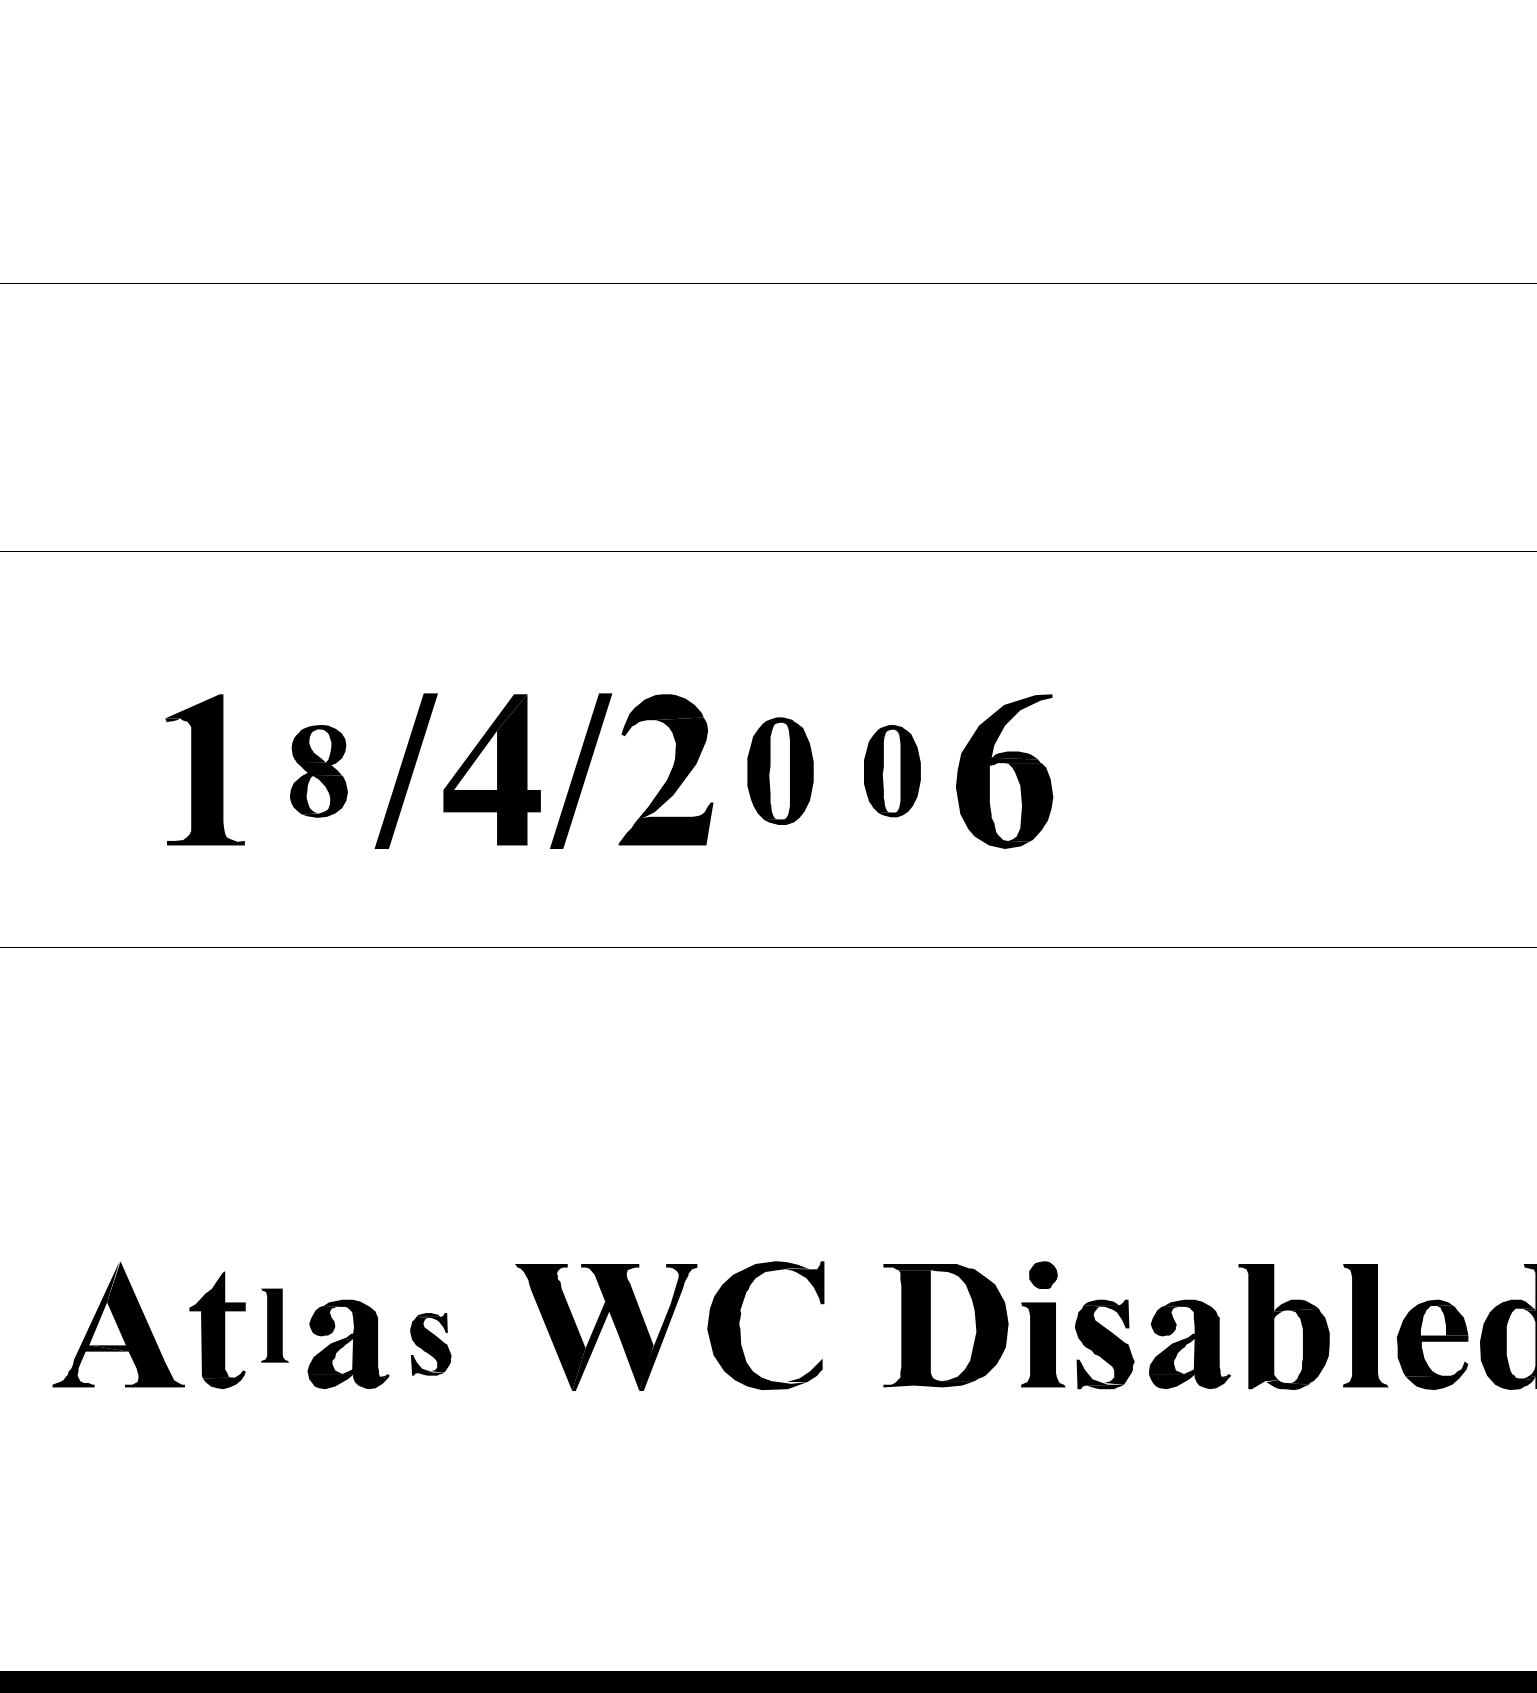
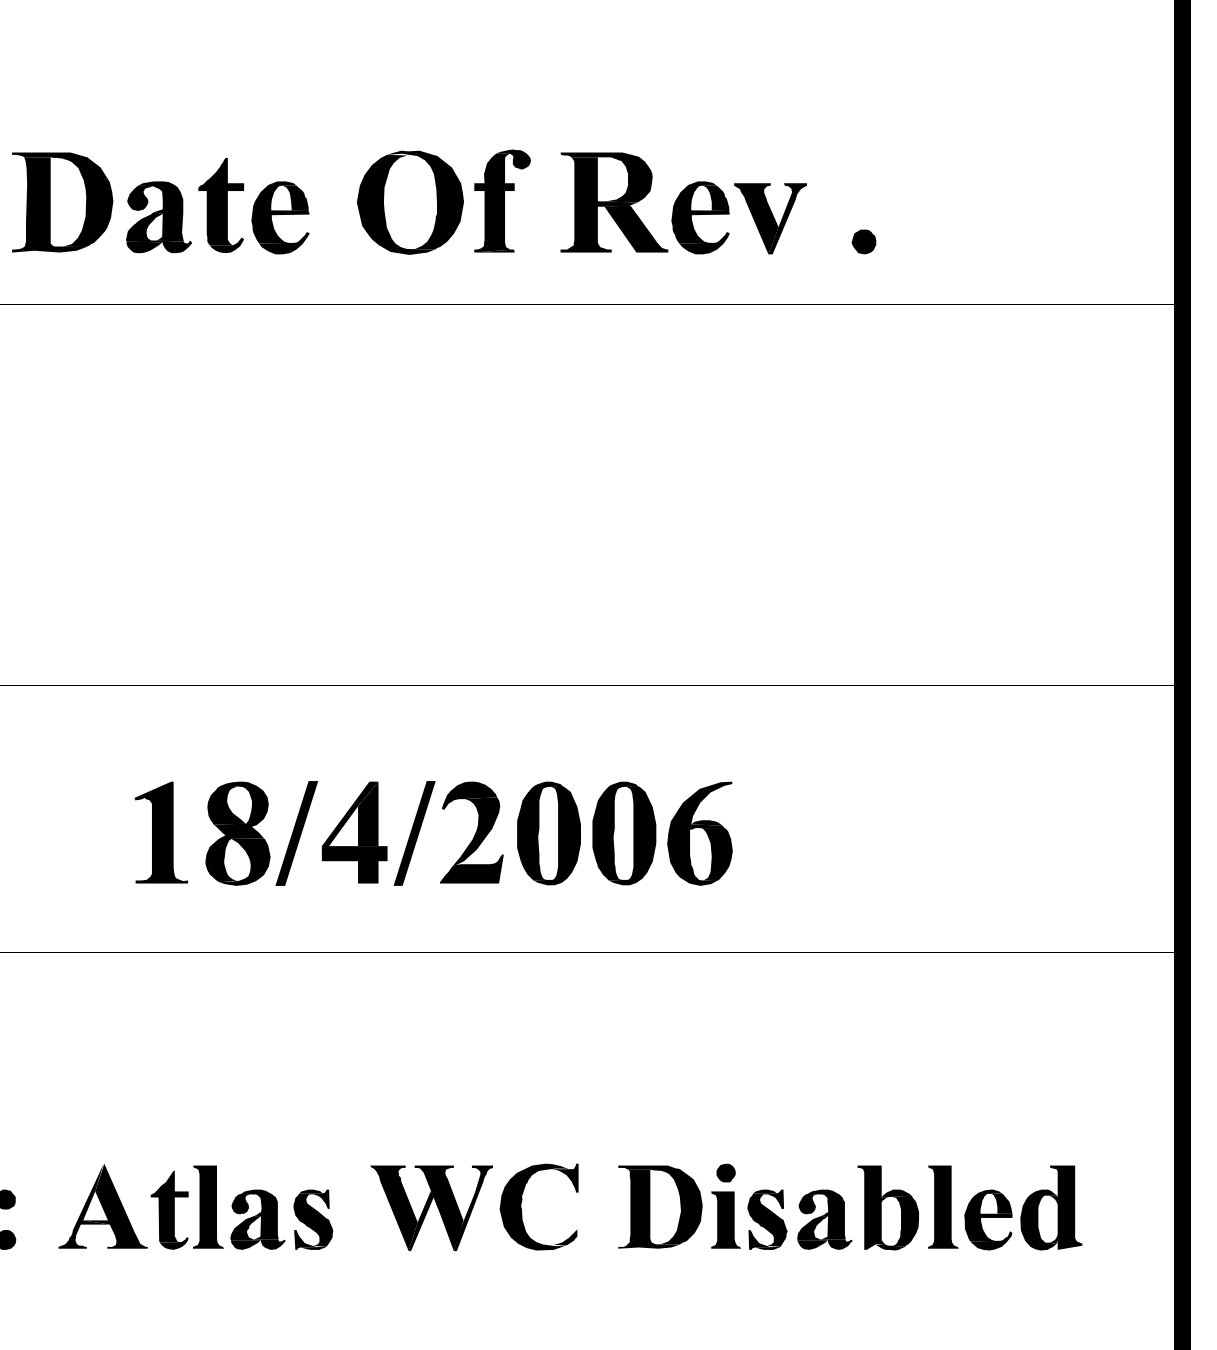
part: (318, 771) -> (237, 833), size x1.67
part: (779, 771) -> (548, 833), size x1.43
part: (892, 771) -> (624, 833), size x1.67
part: (275, 1324) -> (208, 1206), size x1.67
part: (430, 1344) -> (313, 1219), size x1.43

